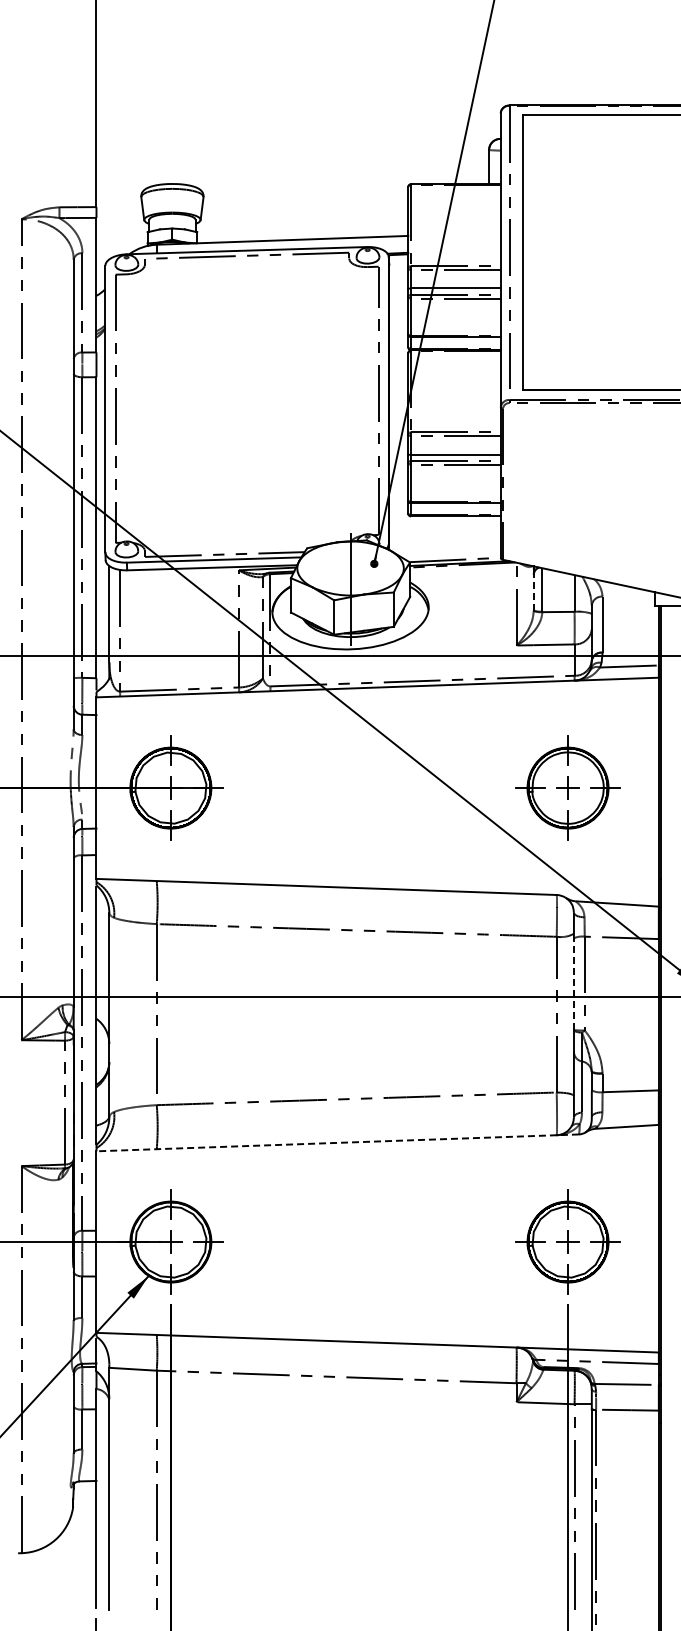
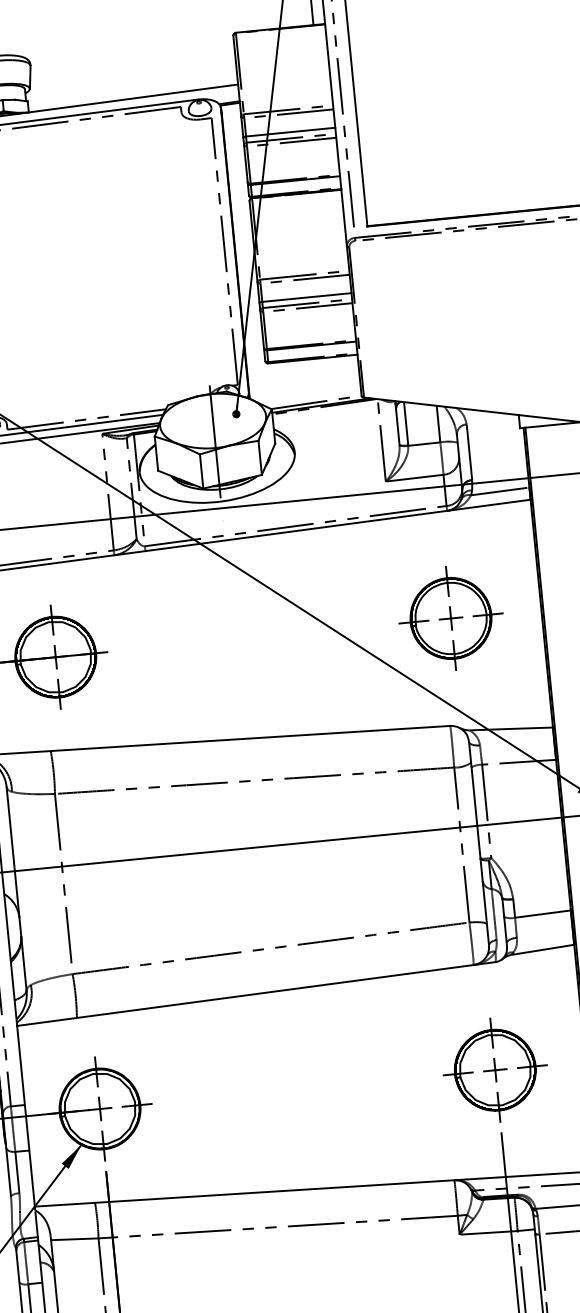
line: (533, 592) -> (397, 427), dashed -> solid
line: (573, 984) -> (475, 813), dashed -> solid
line: (337, 1142) -> (256, 993), dashed -> solid

